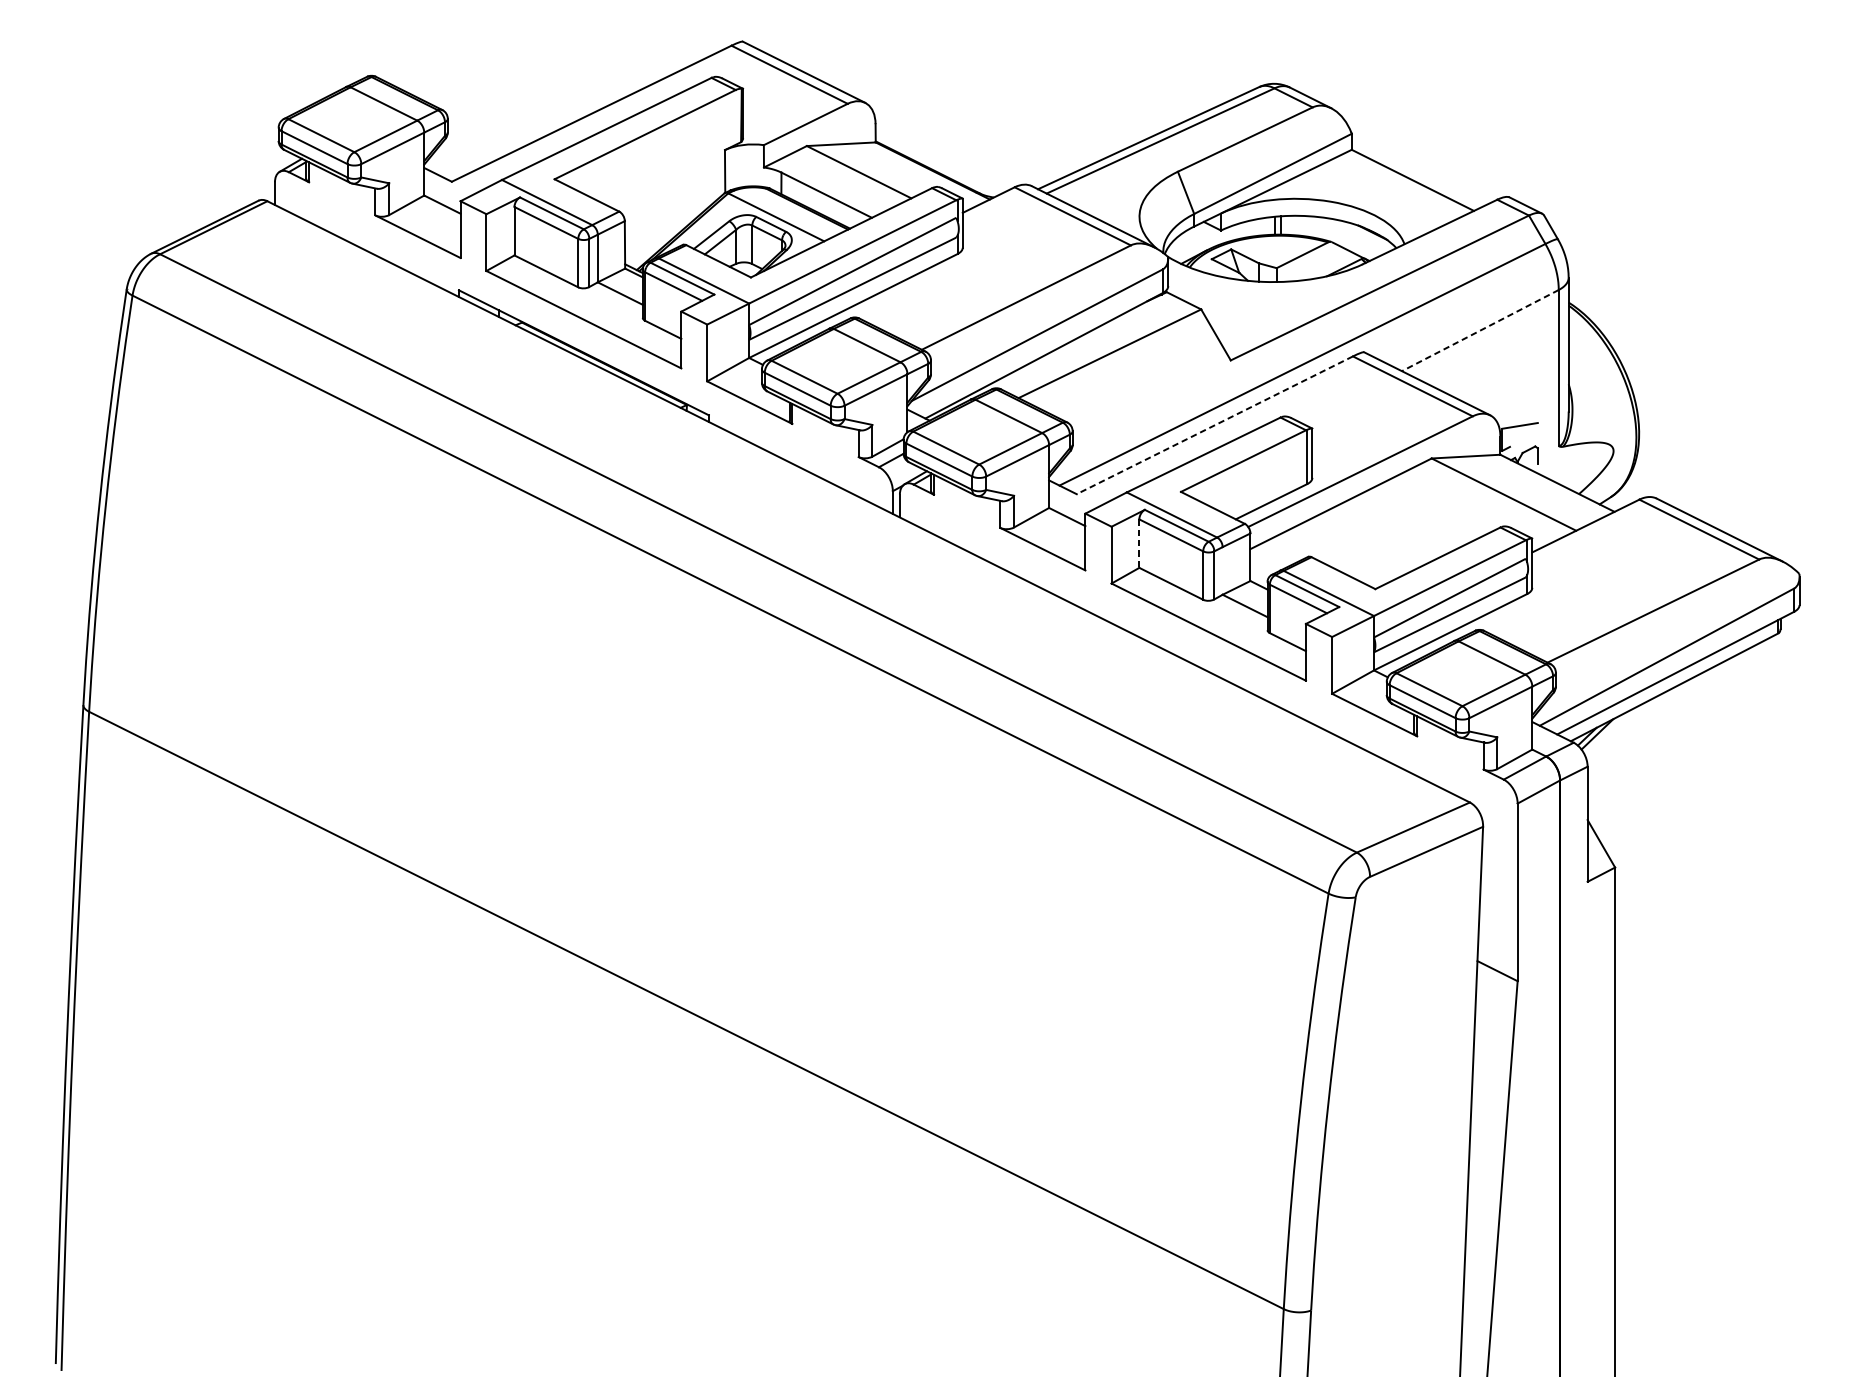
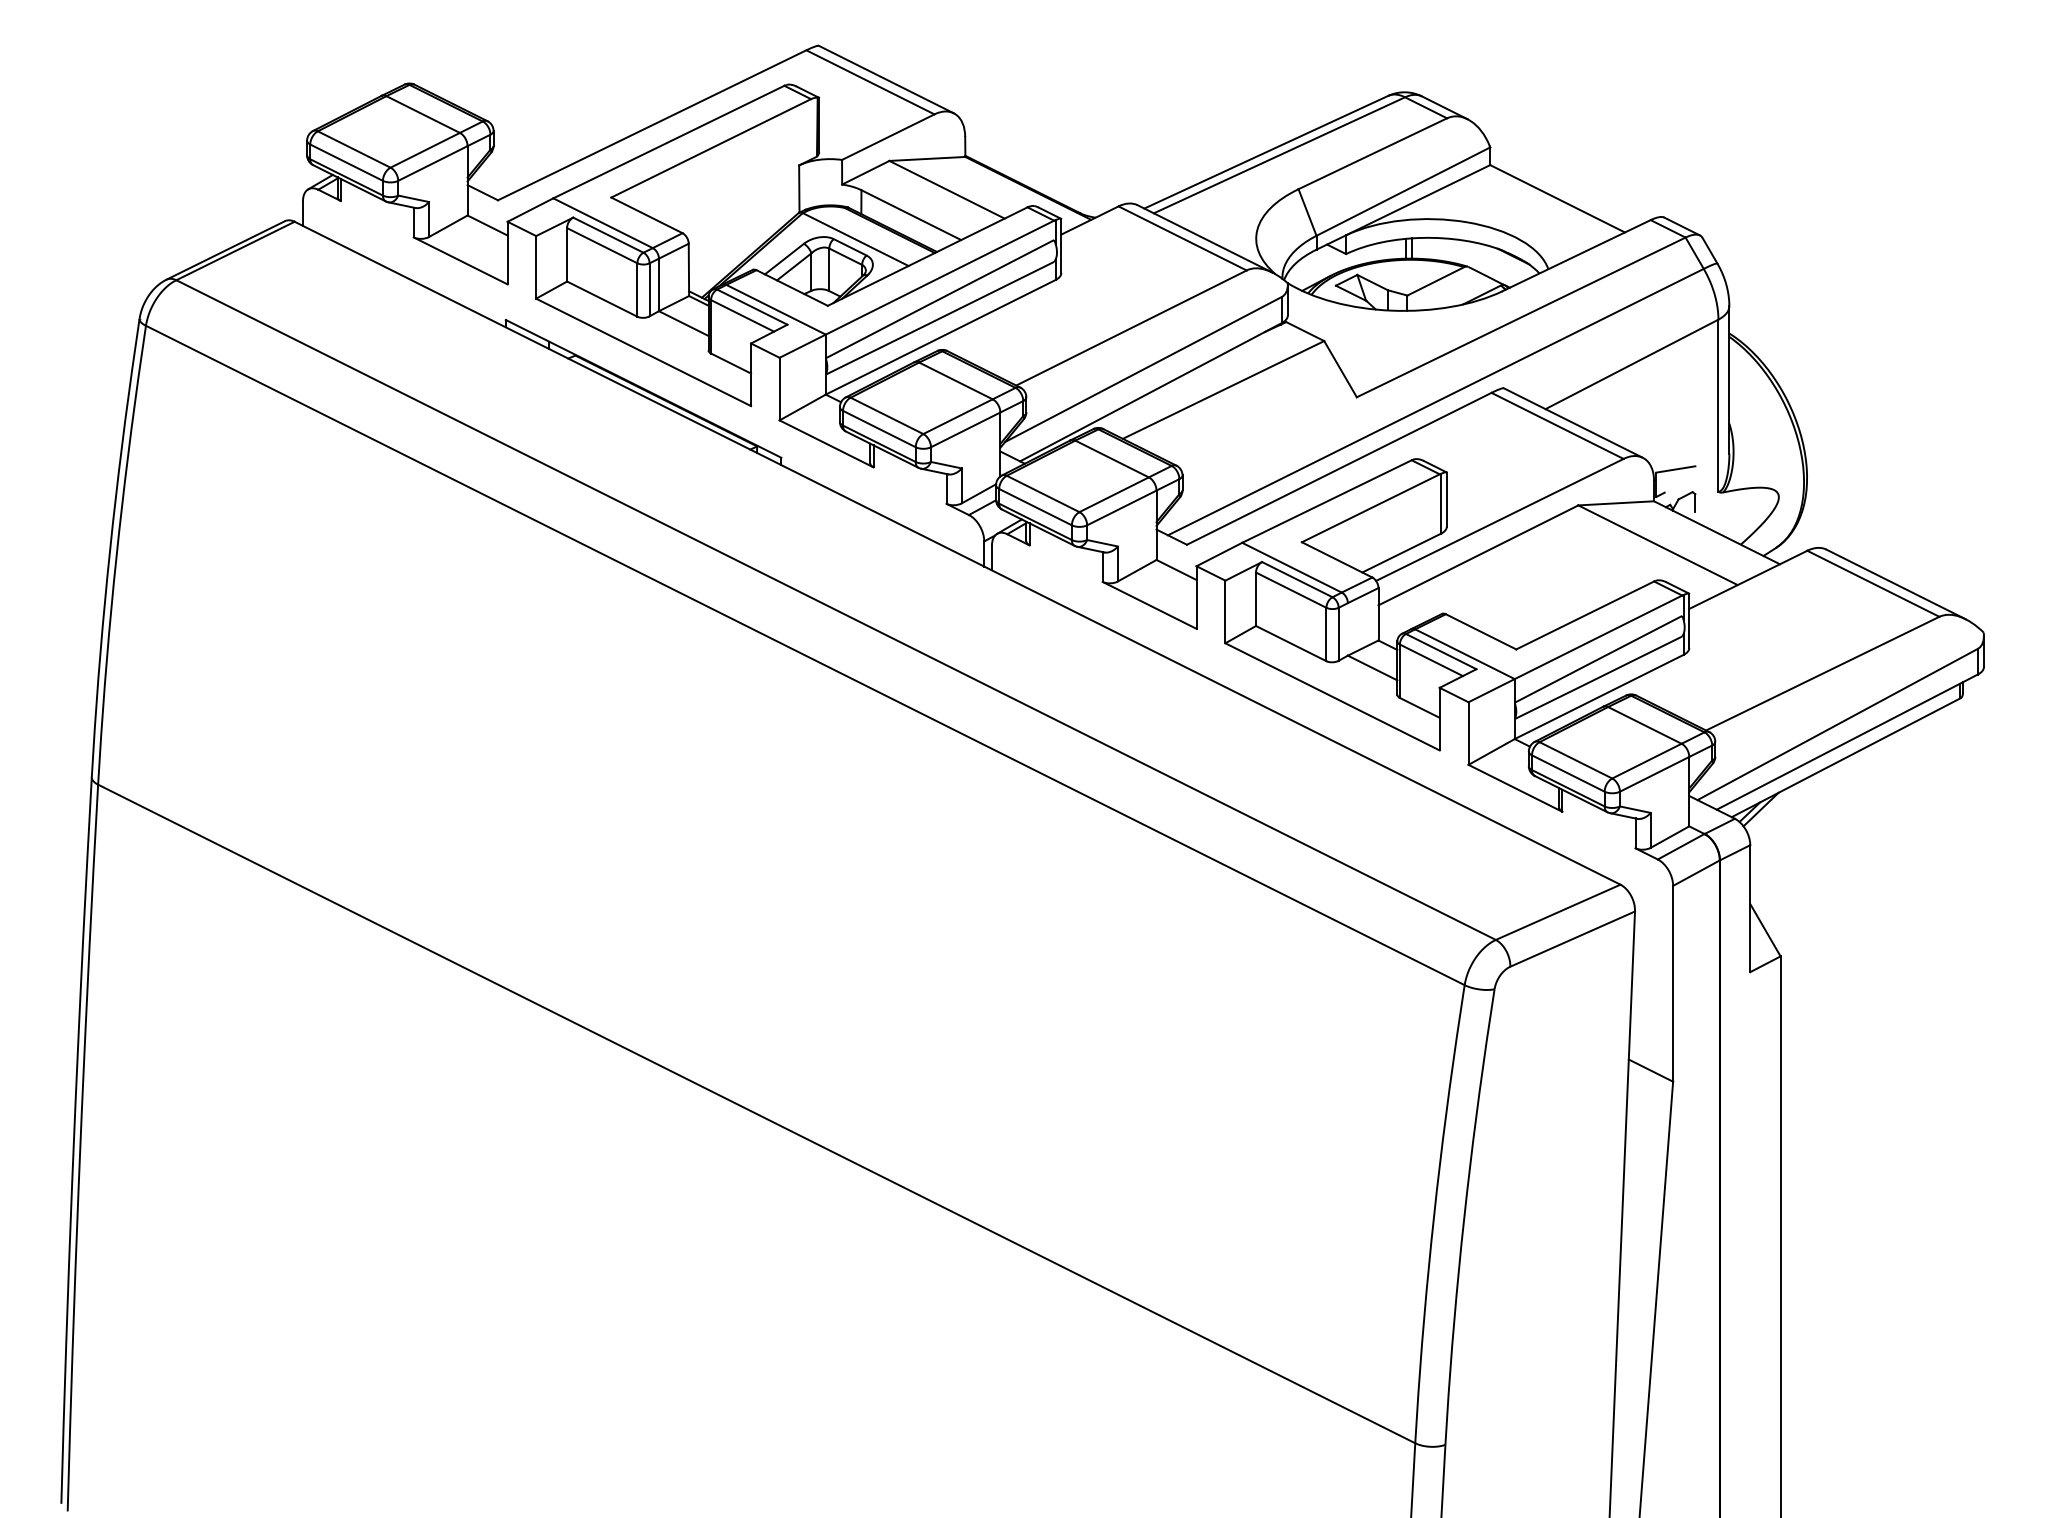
line: (1479, 330) -> (1631, 364), dashed -> solid
line: (1214, 425) -> (1338, 469), dashed -> solid
line: (1139, 543) -> (1256, 599), dashed -> solid

